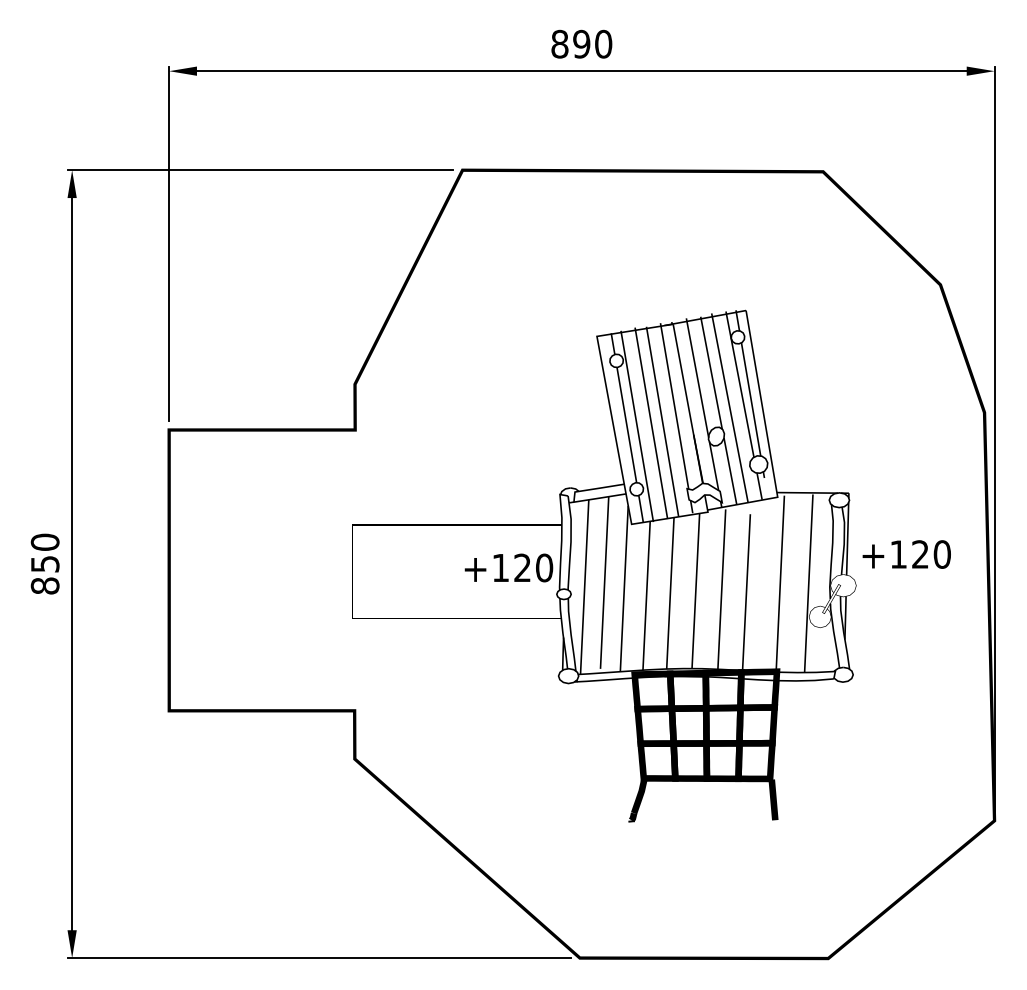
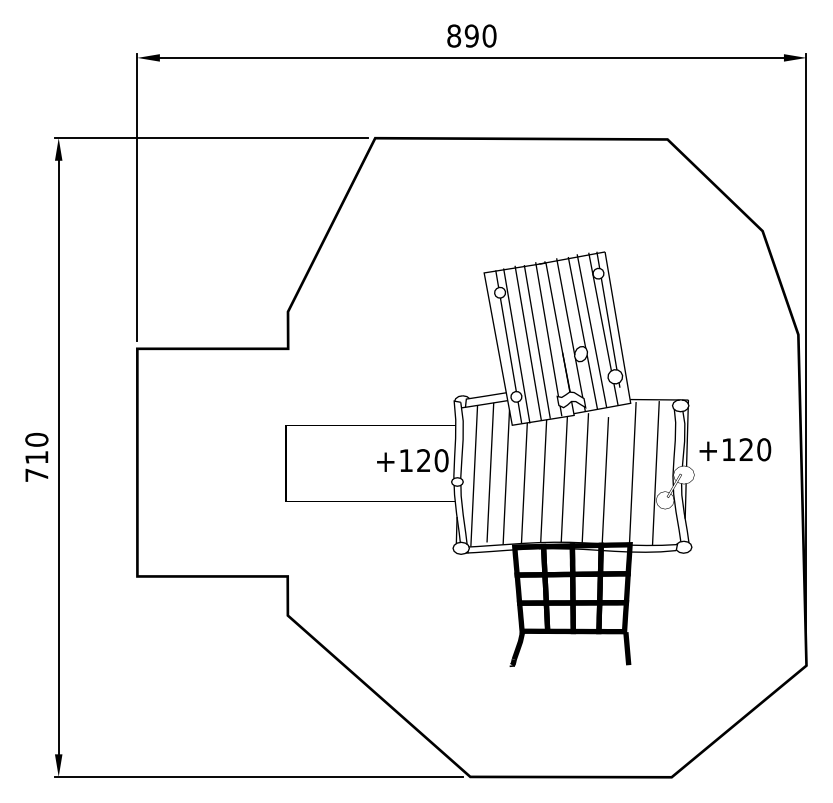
text: (44, 575) -> (36, 466), 850 -> 710

